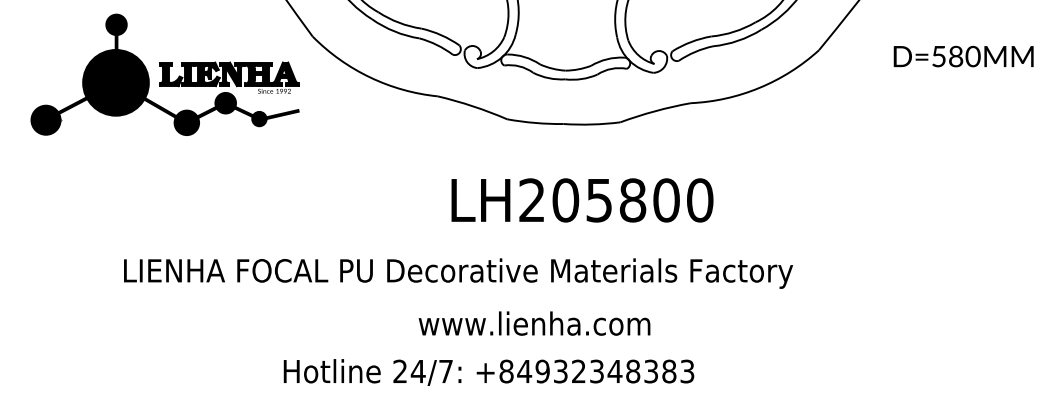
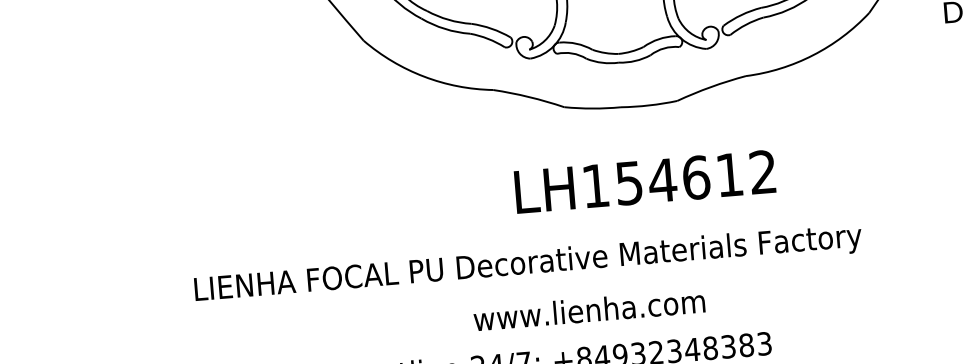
part: (164, 74) -> (219, 90), removed
text: (616, 200) -> (679, 179), LH205800 -> LH154612
text: (534, 323) -> (589, 310), moved

